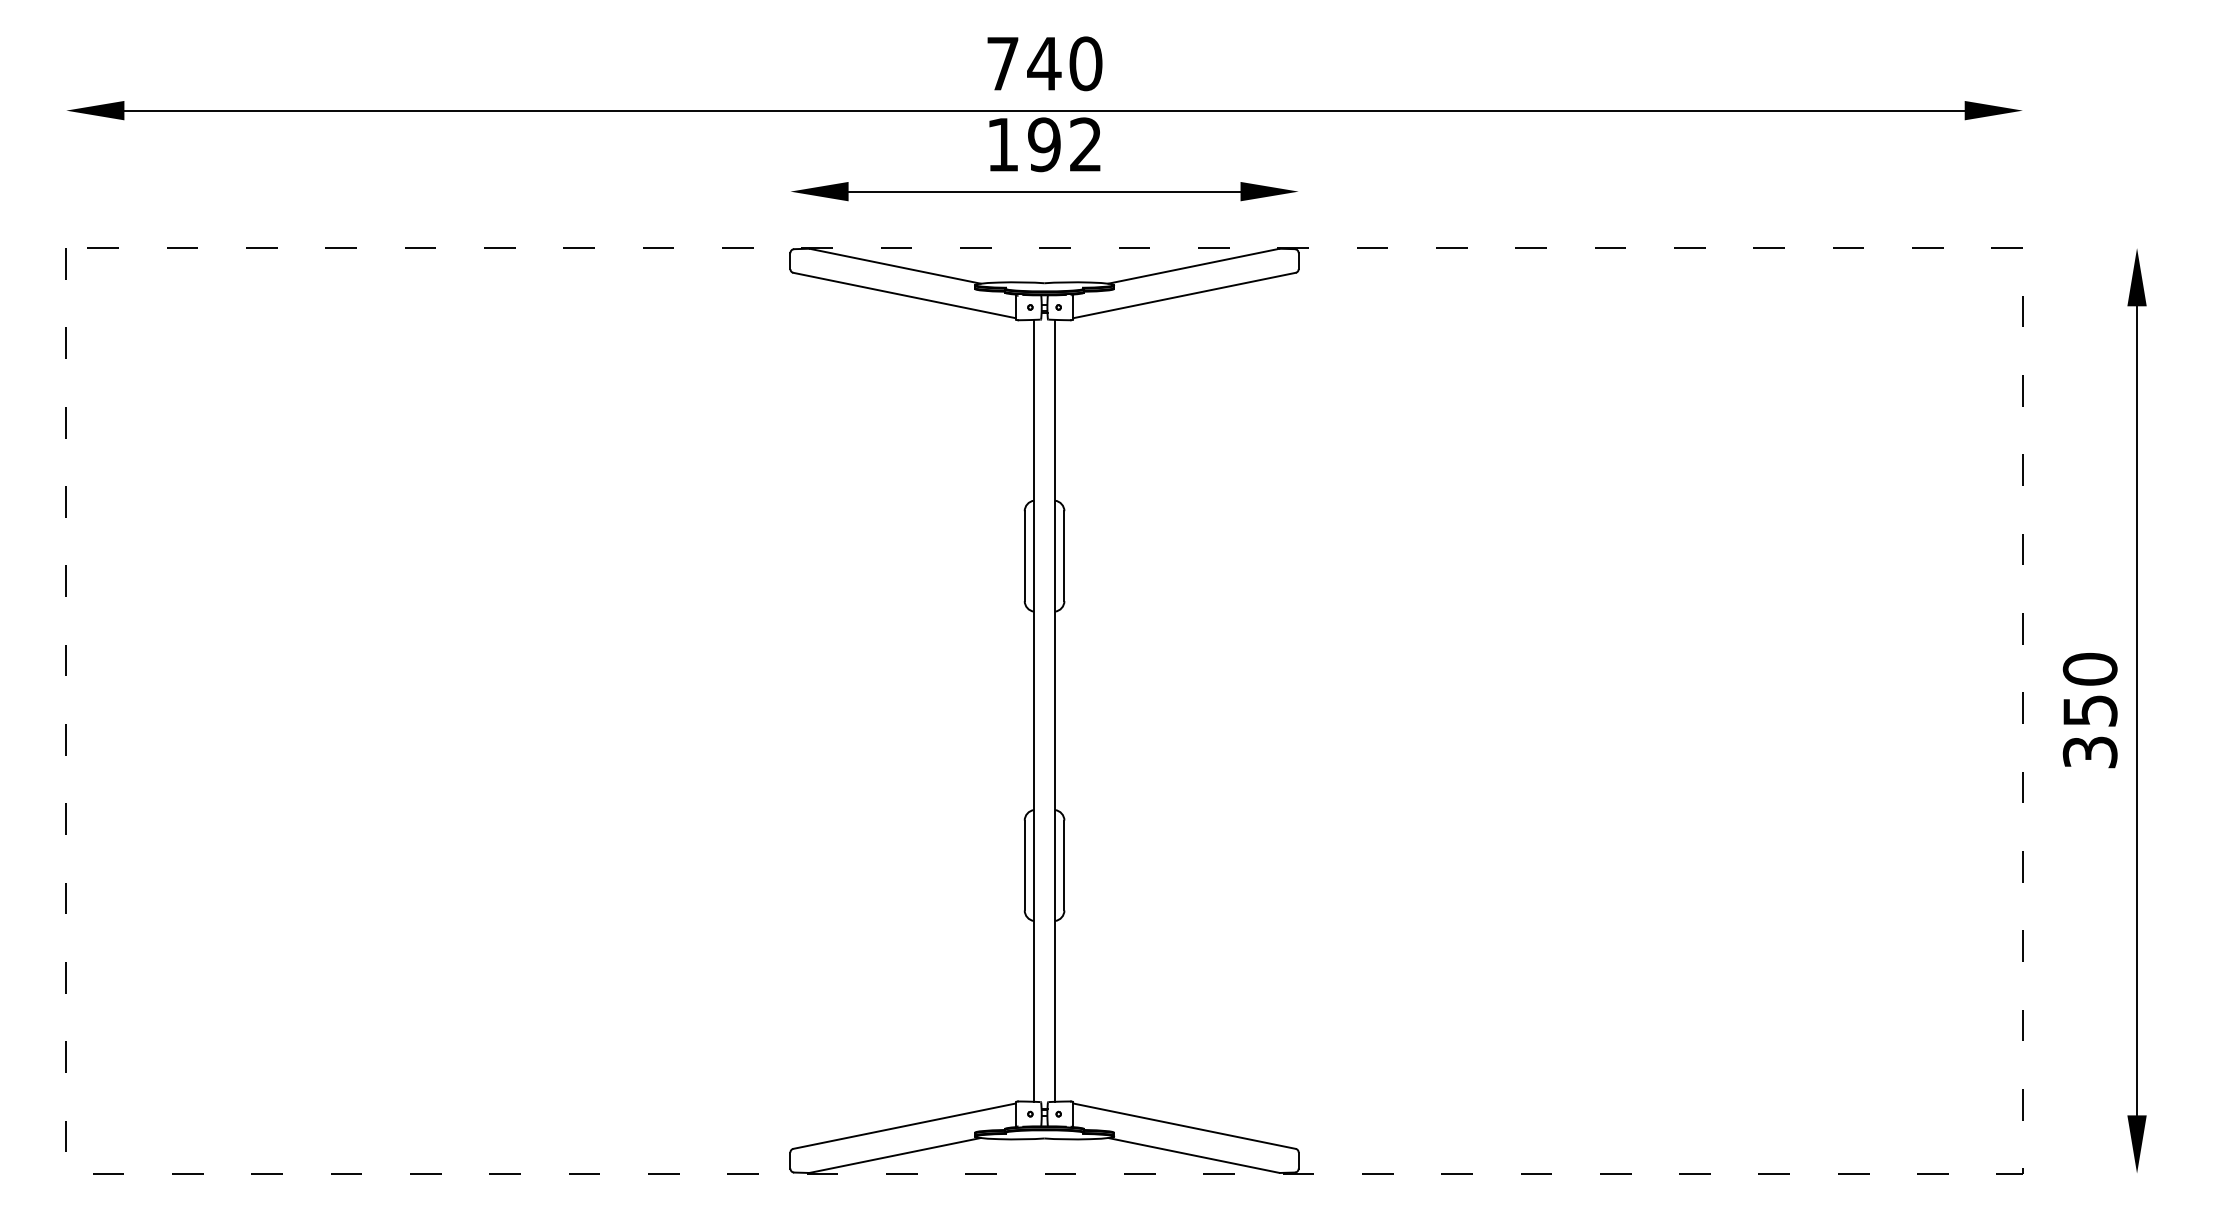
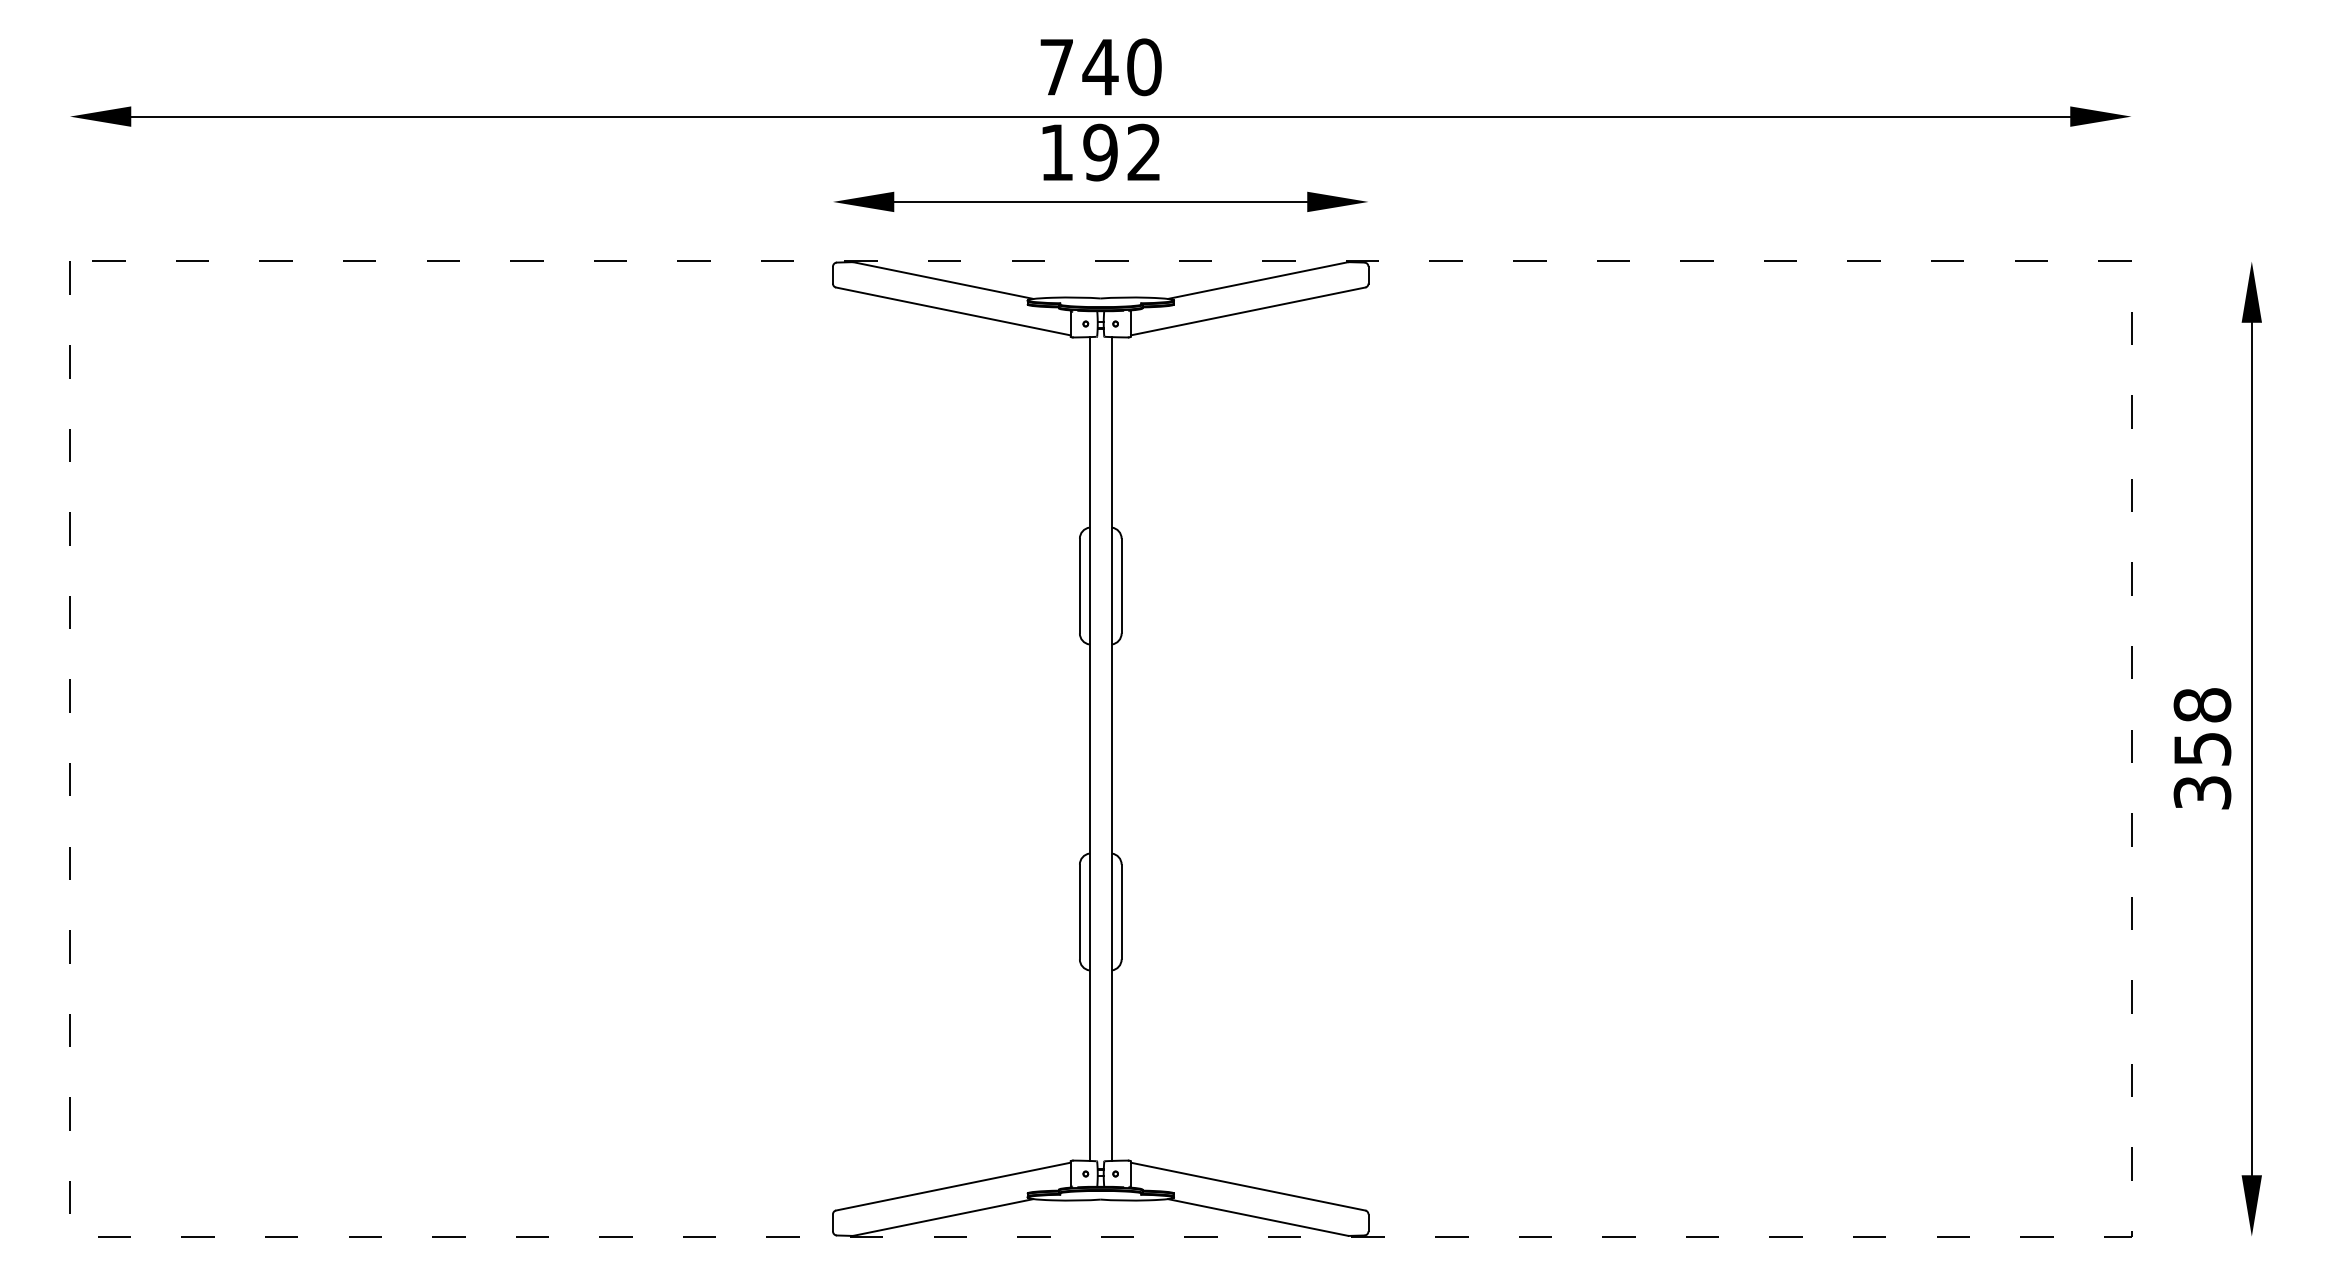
text: (2090, 669) -> (2202, 705), 350 -> 358

